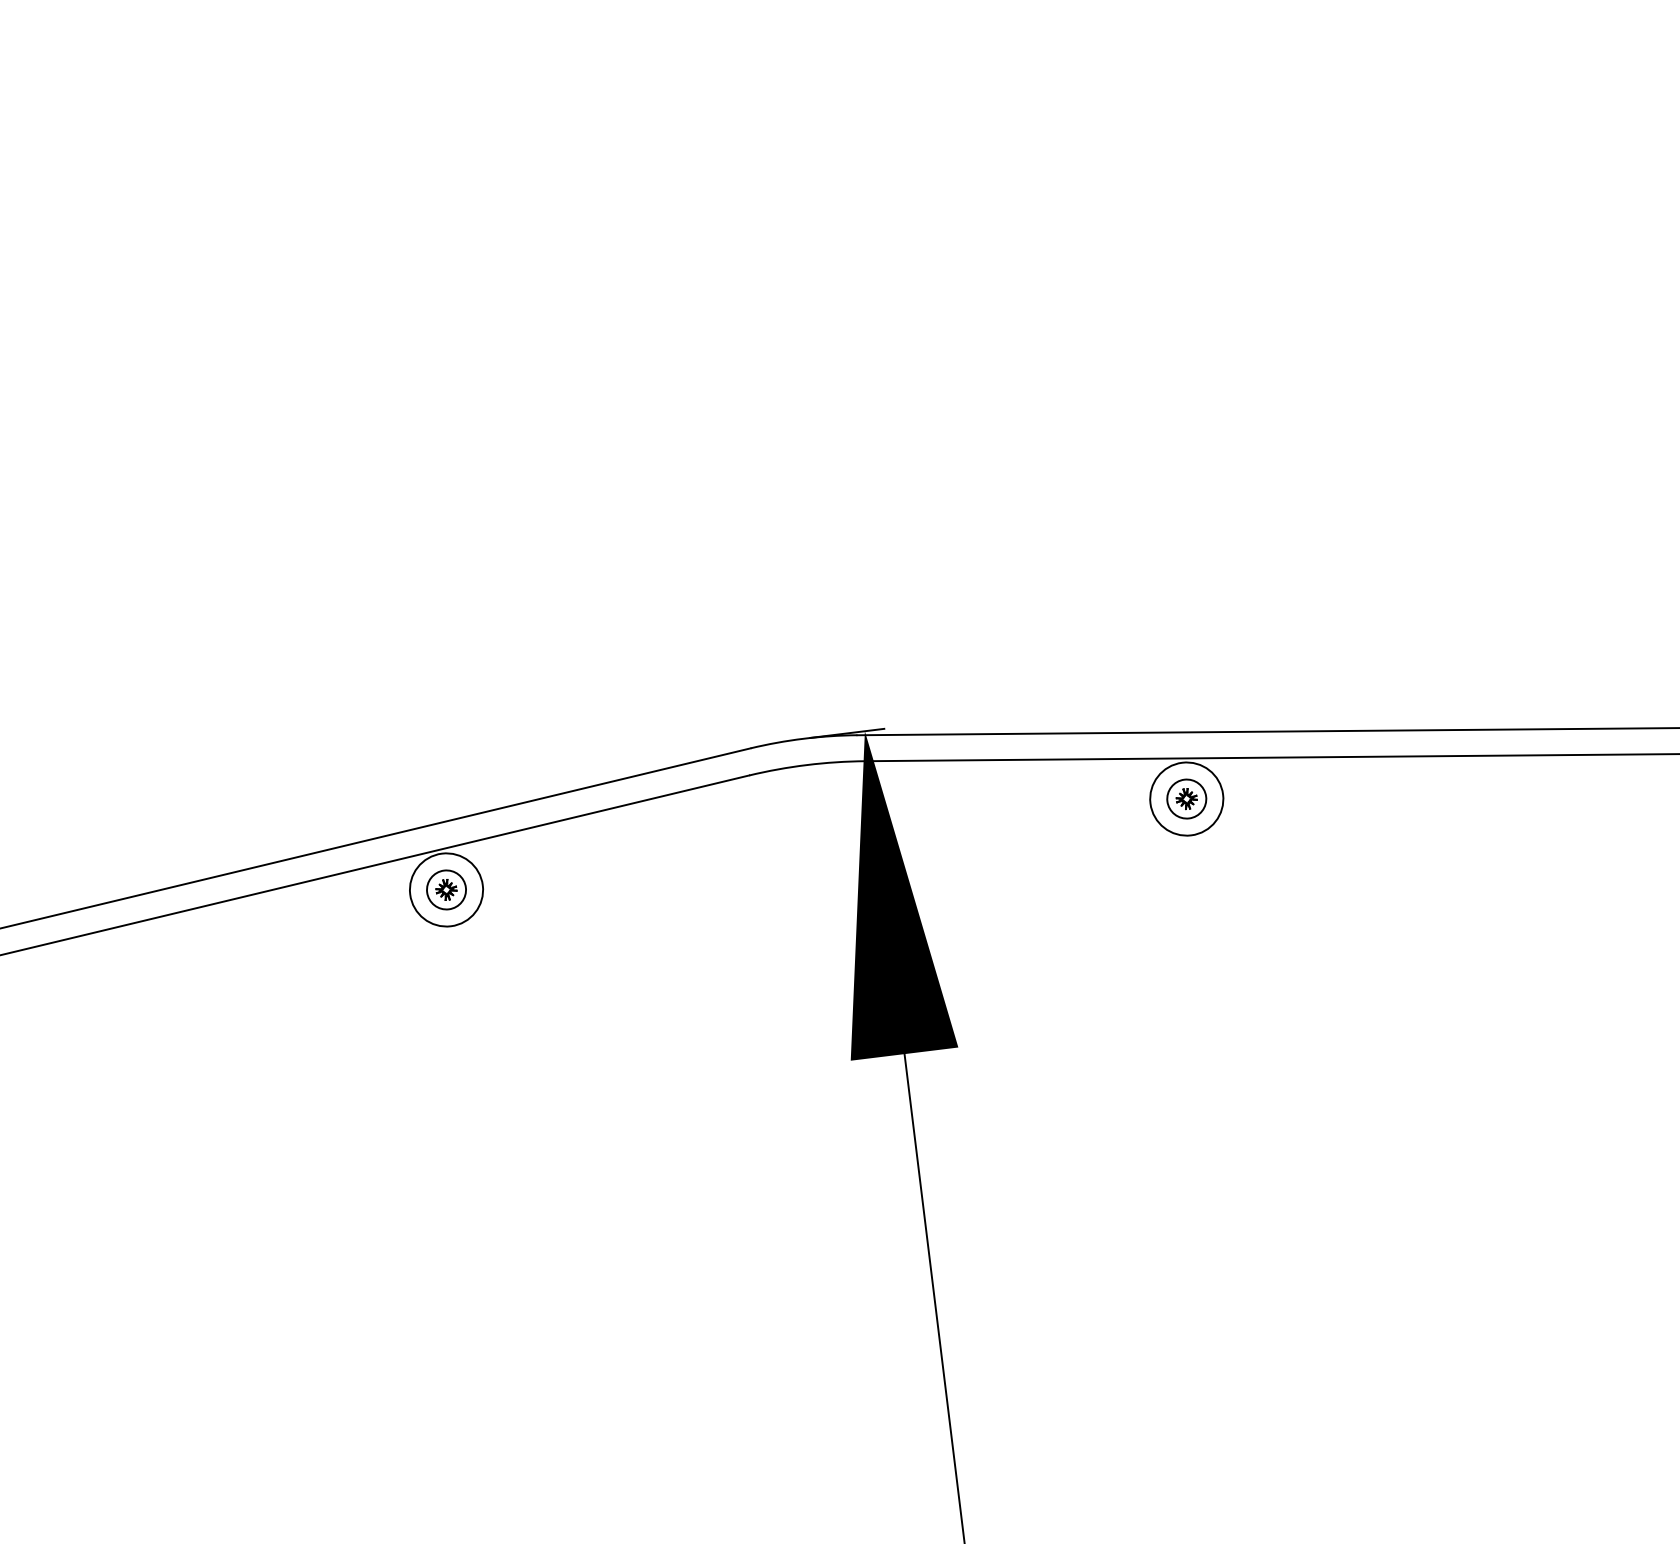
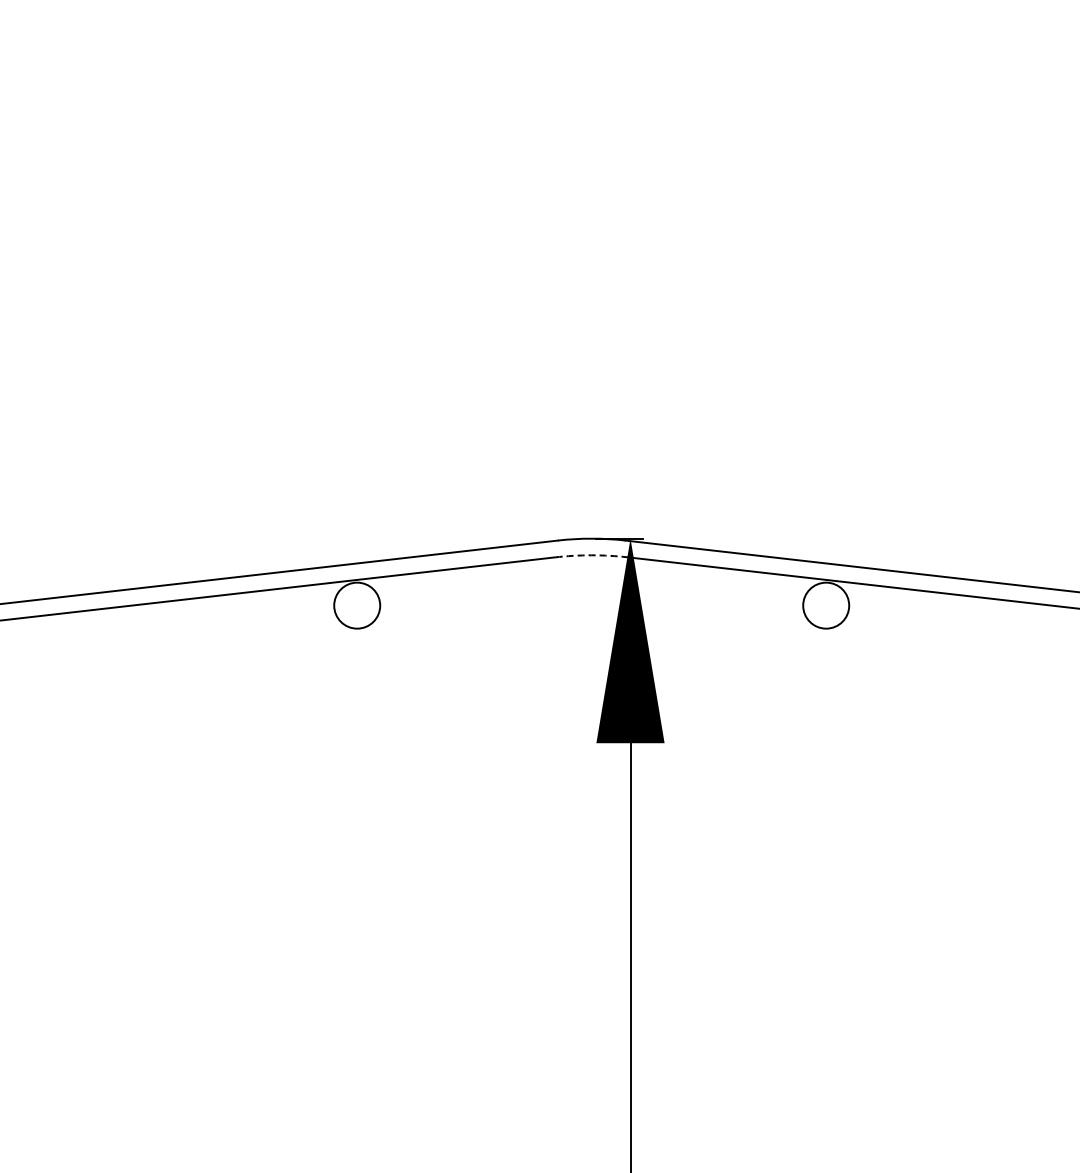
arc: (806, 765) -> (591, 555), solid -> dashed
part: (1187, 798) -> (826, 605), removed
part: (446, 889) -> (357, 605), removed

